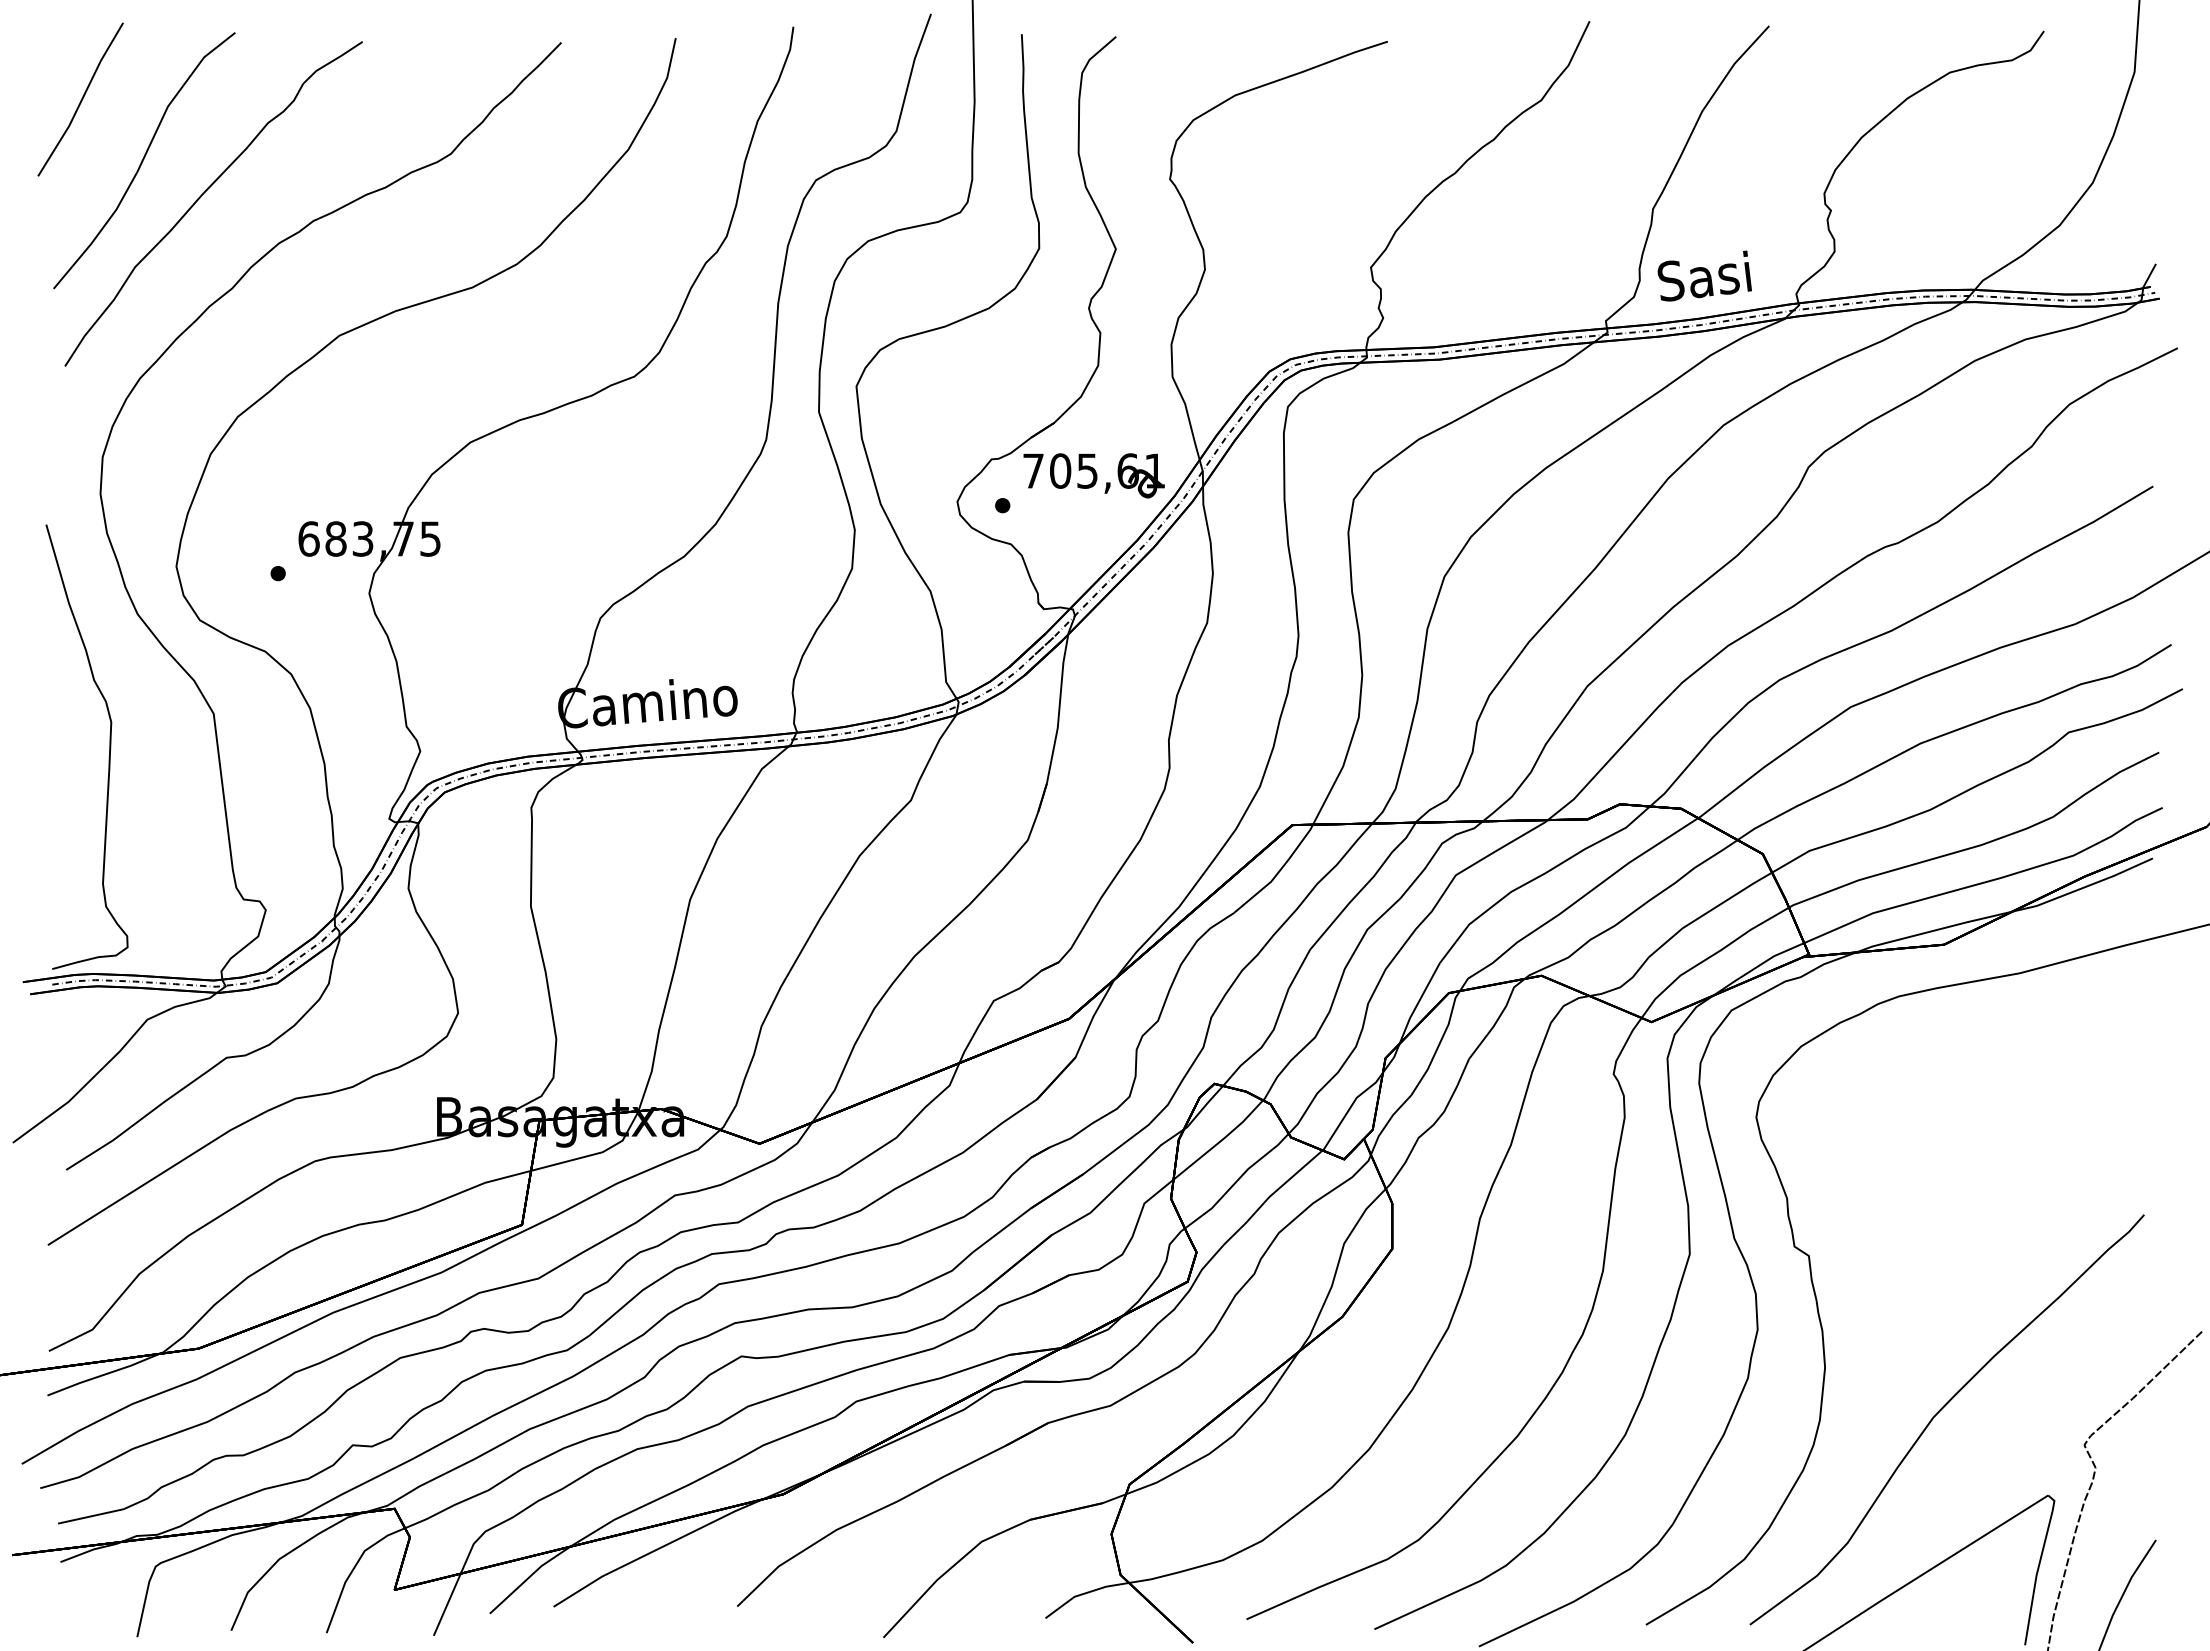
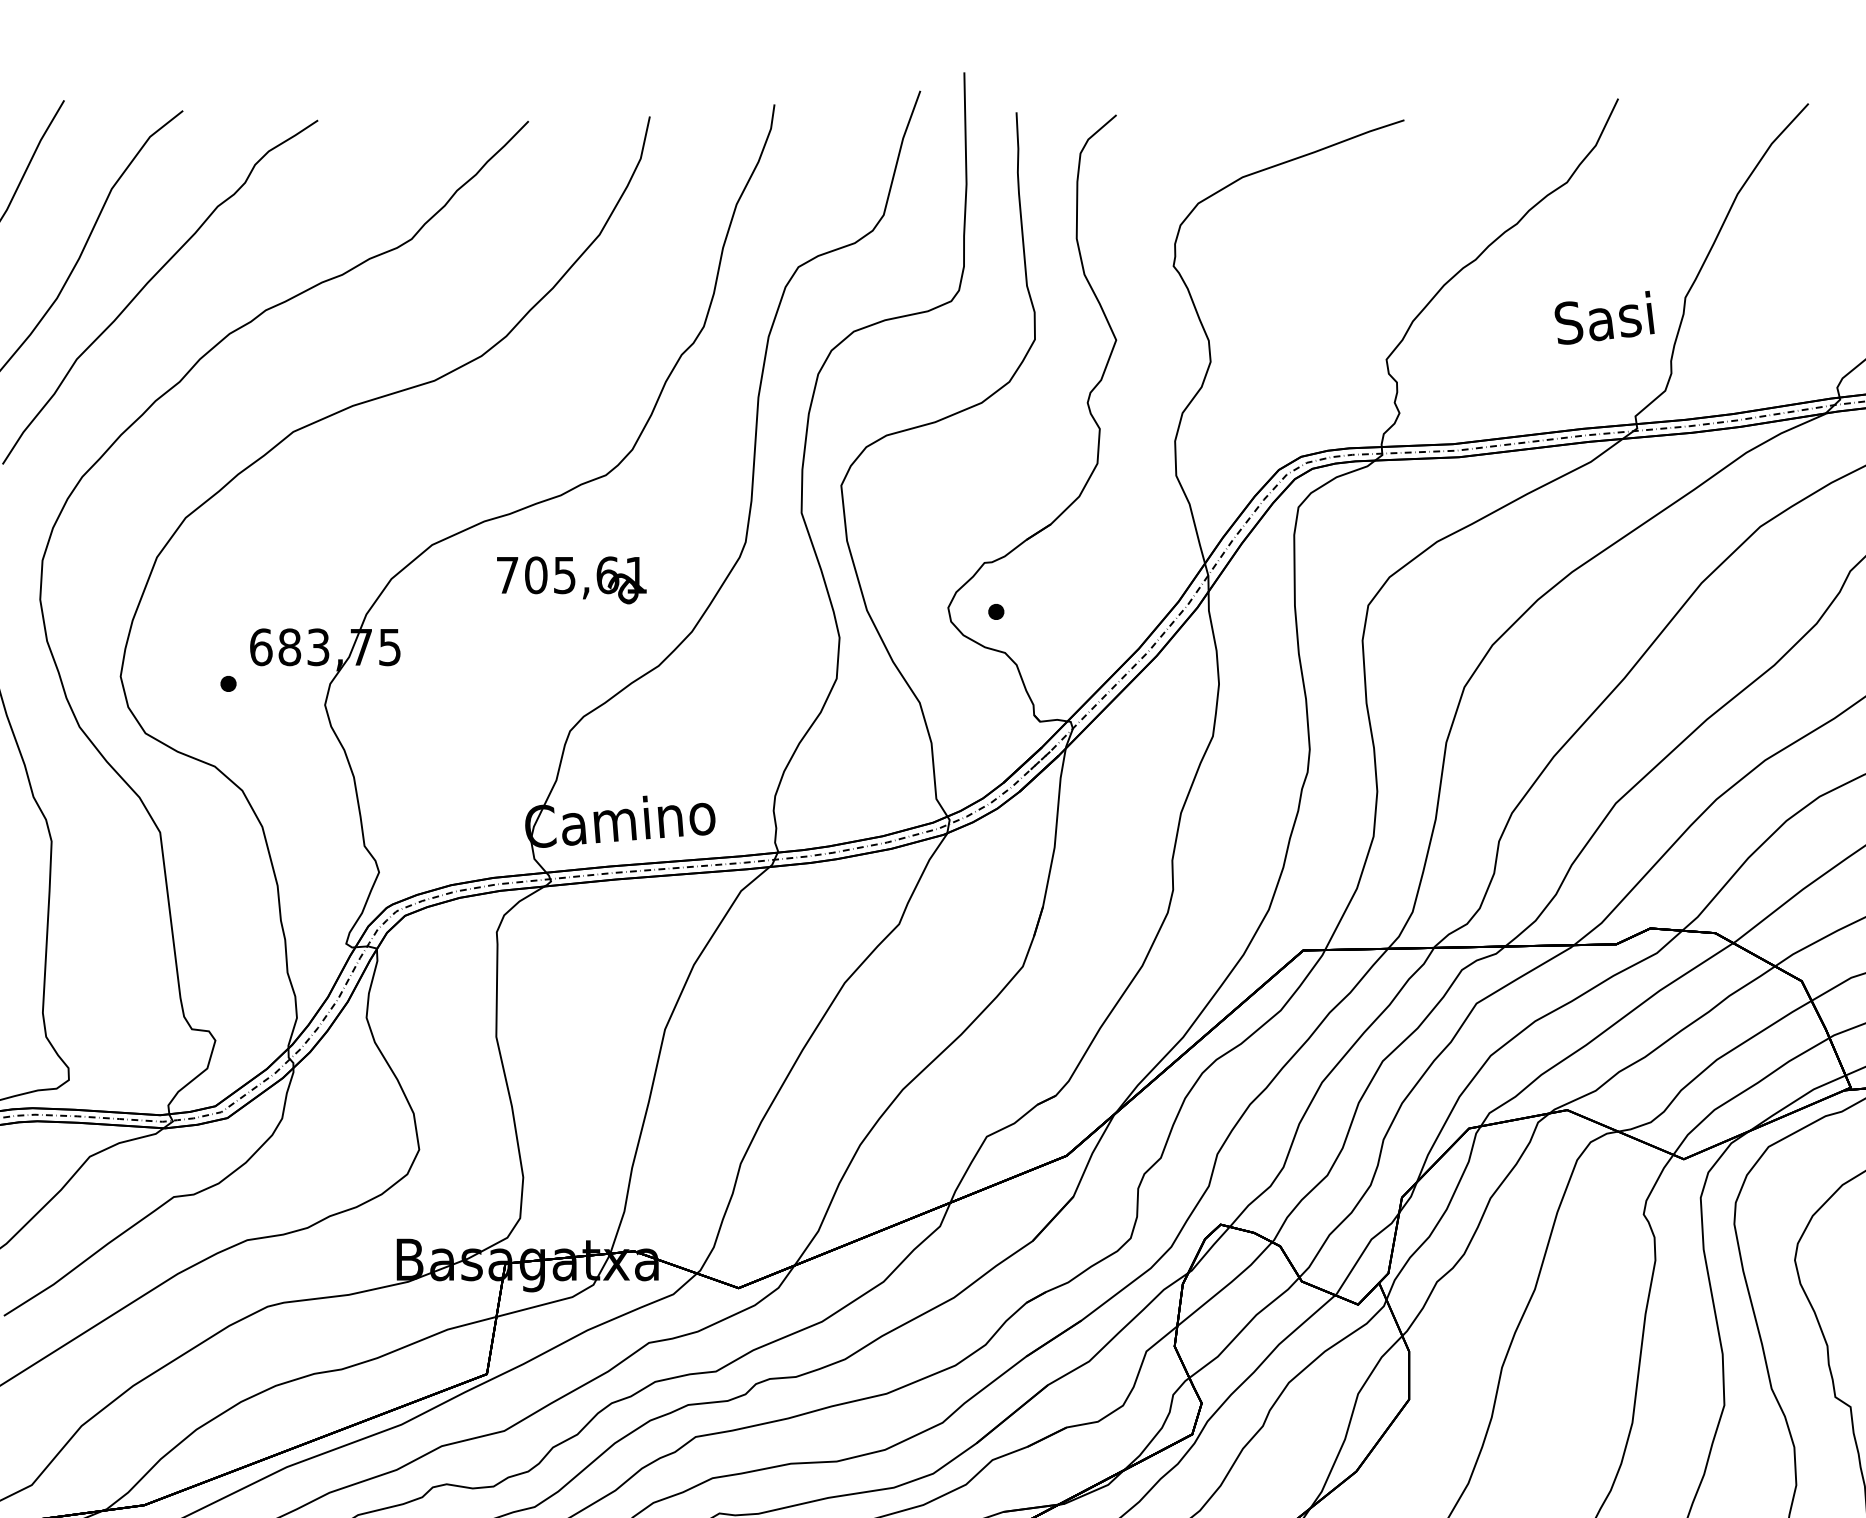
text: (1704, 275) -> (1604, 317), moved
text: (1093, 475) -> (571, 579), moved

